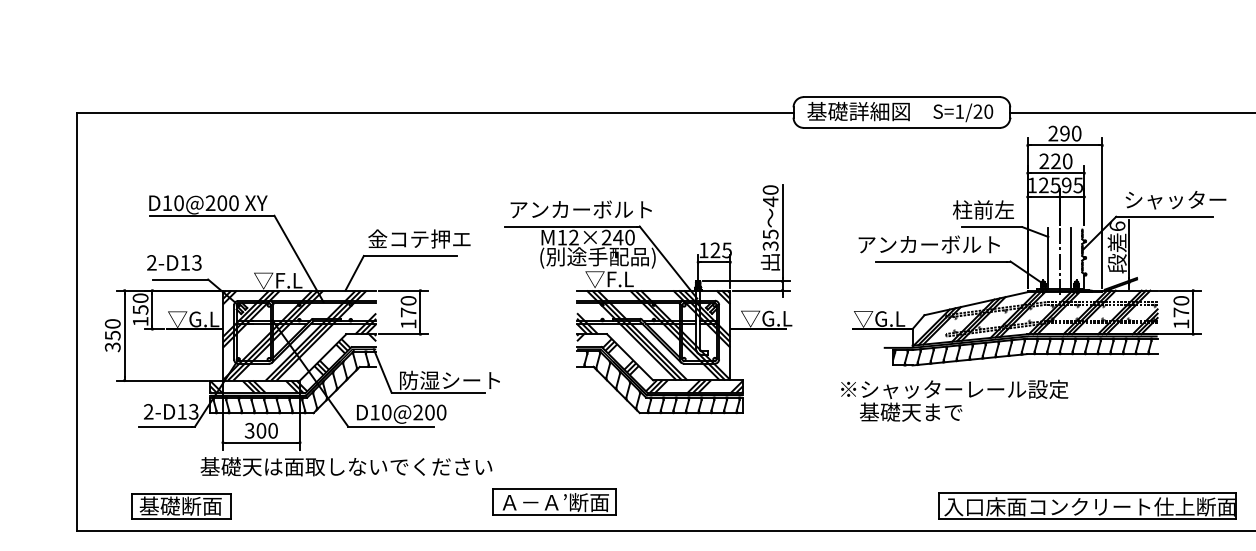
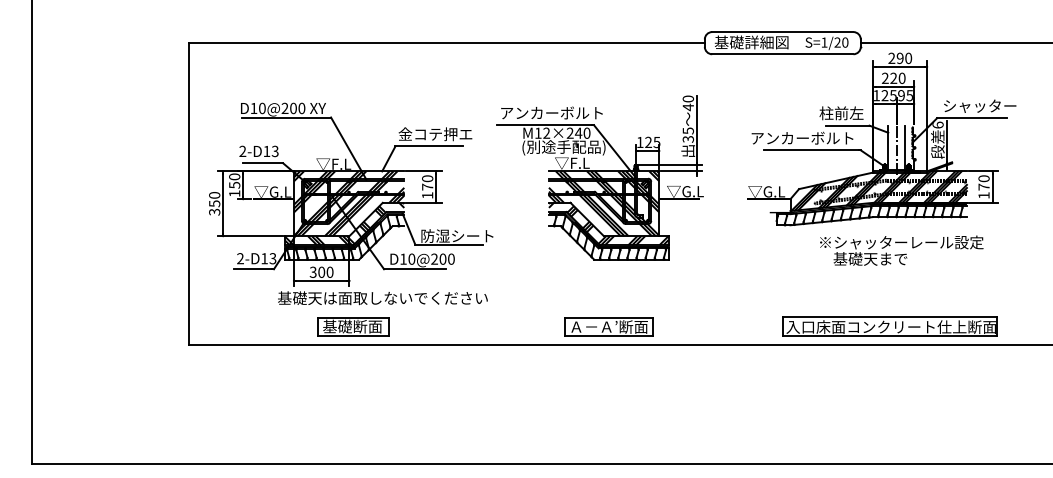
text: (954, 400) -> (901, 250), moved
part: (554, 501) -> (608, 326), moved
part: (182, 506) -> (353, 326), moved
part: (1087, 506) -> (889, 326), moved

